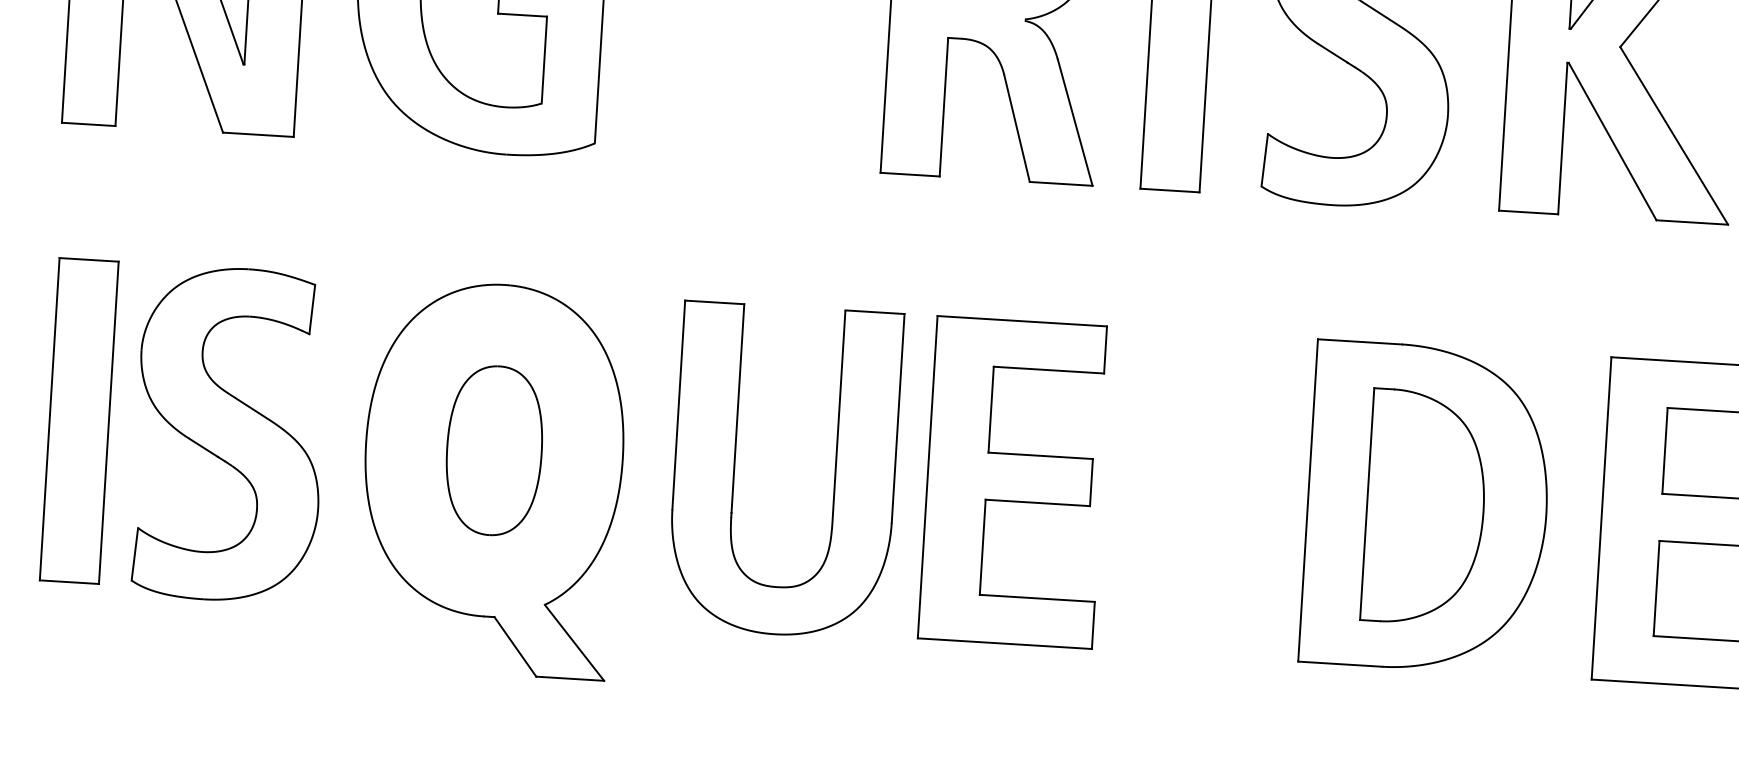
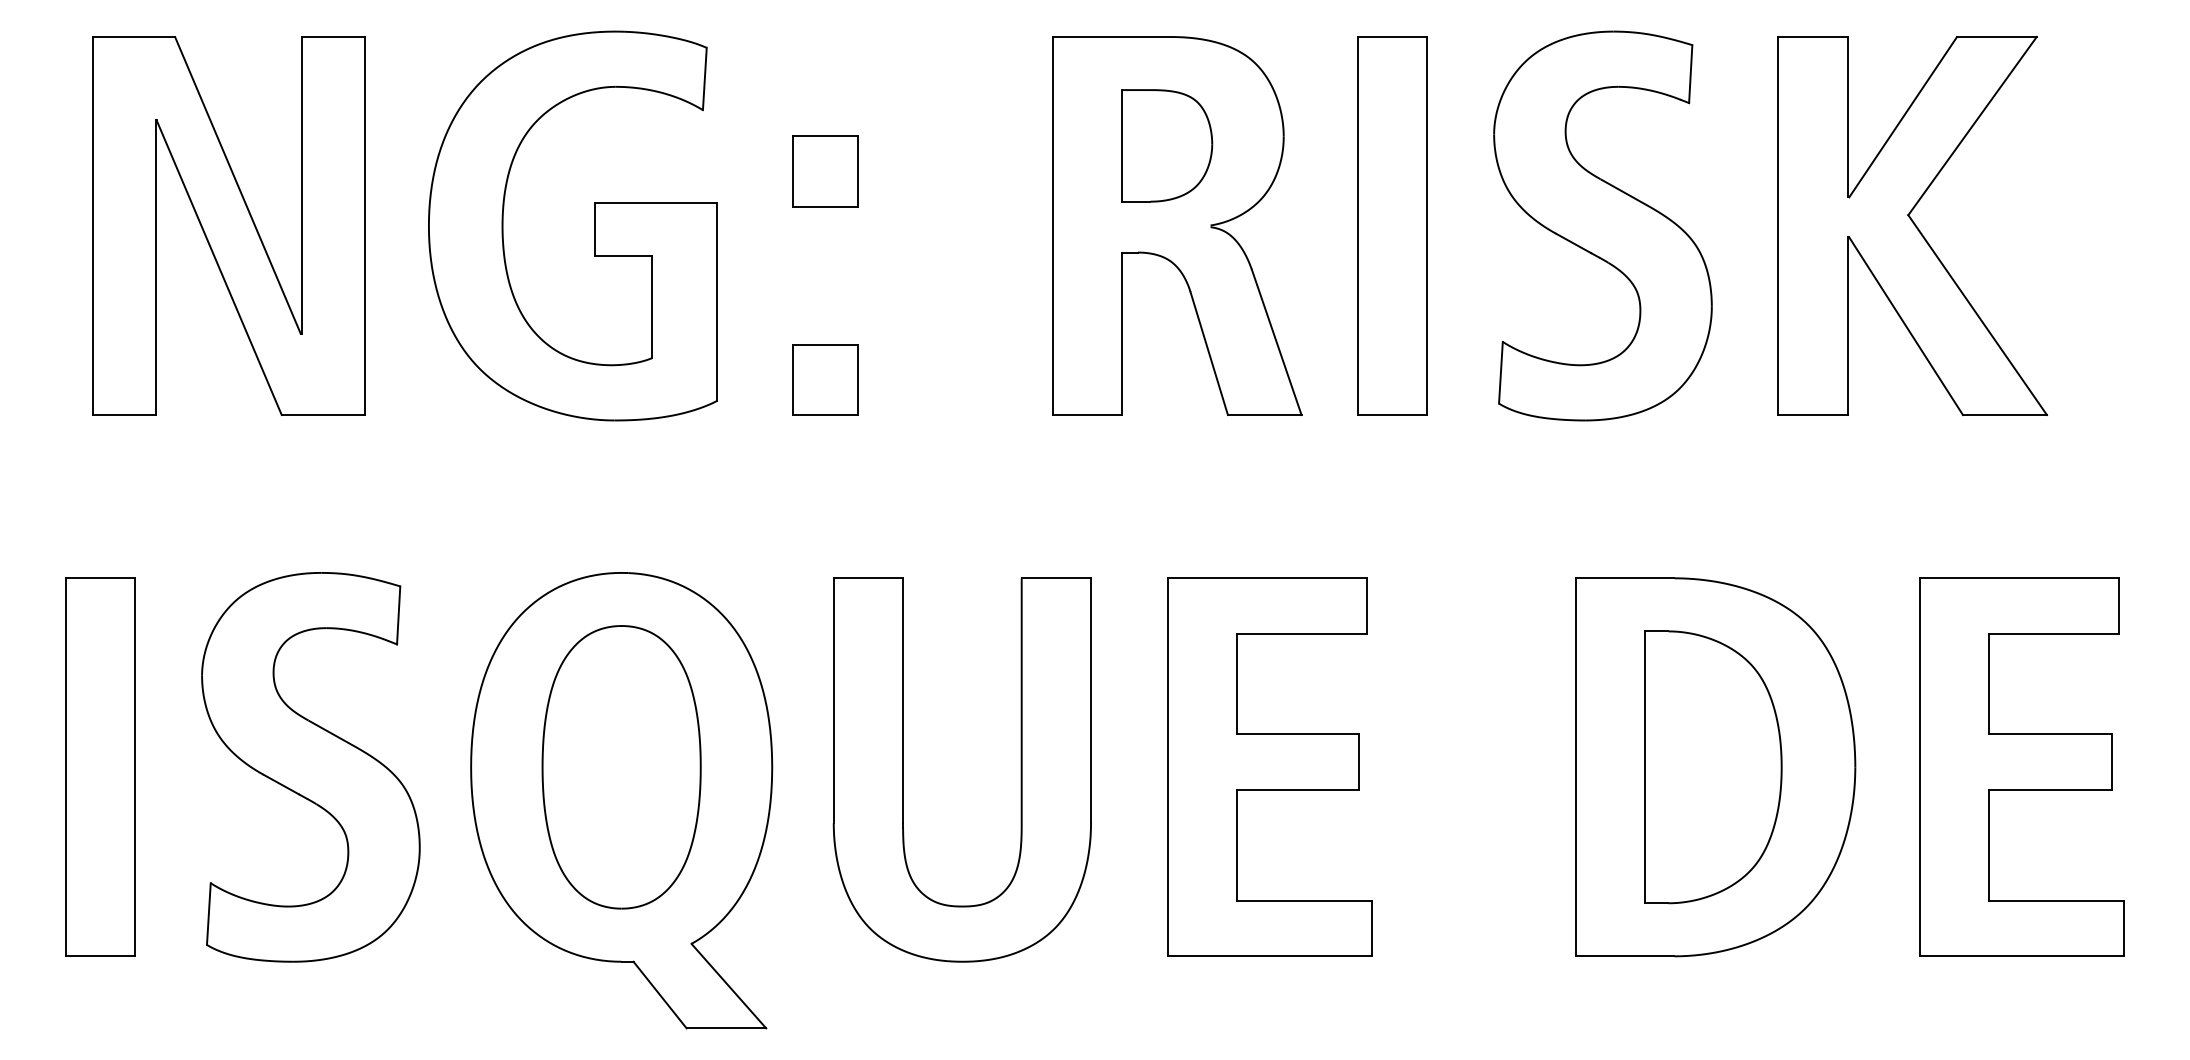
part: (688, 130) -> (825, 379), added
part: (79, 420) -> (100, 766), moved
part: (494, 450) -> (621, 767), size x1.43
part: (1014, 481) -> (1269, 766), moved

